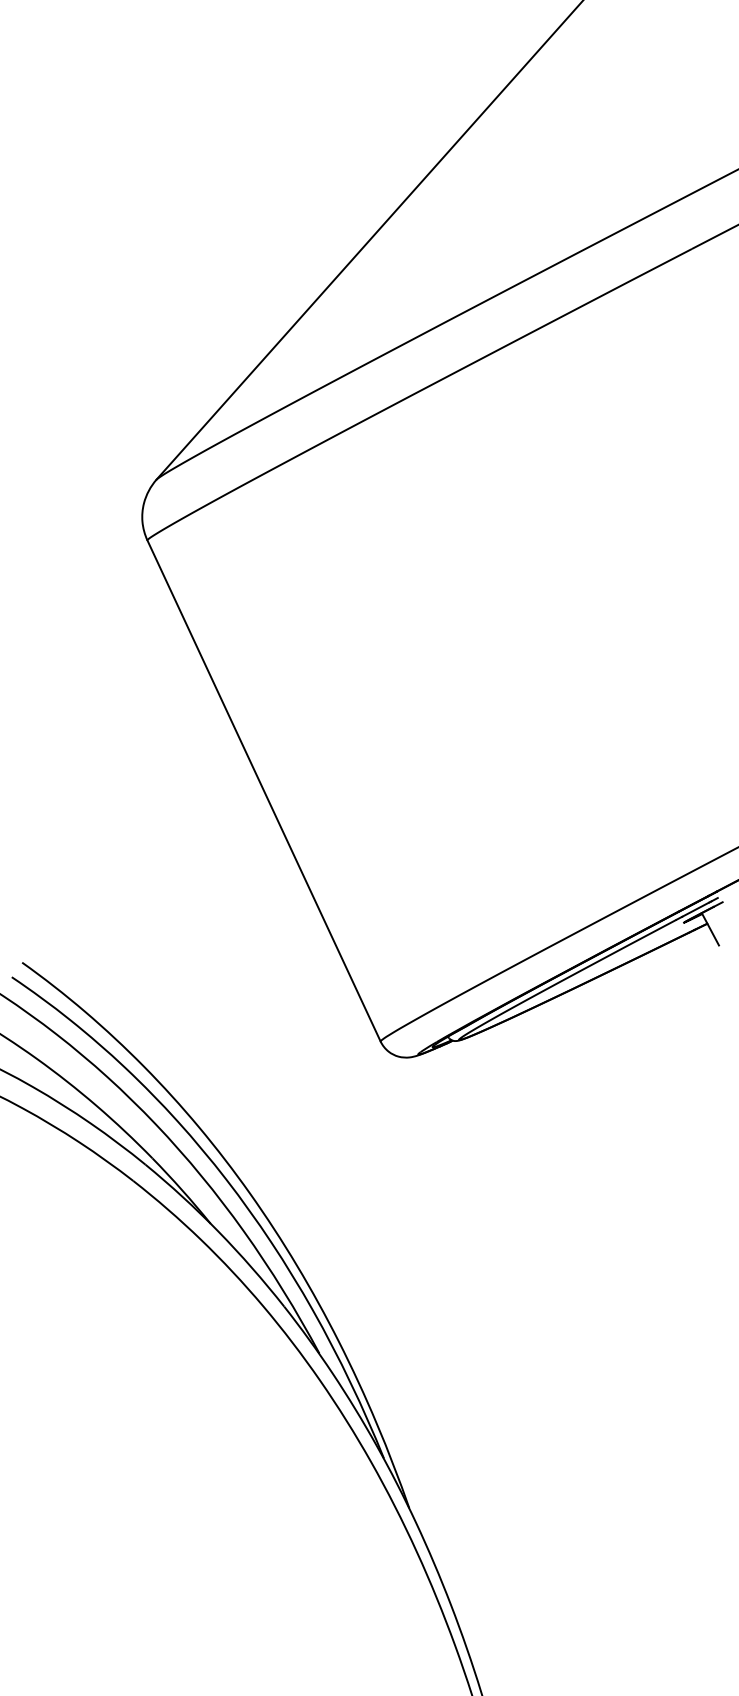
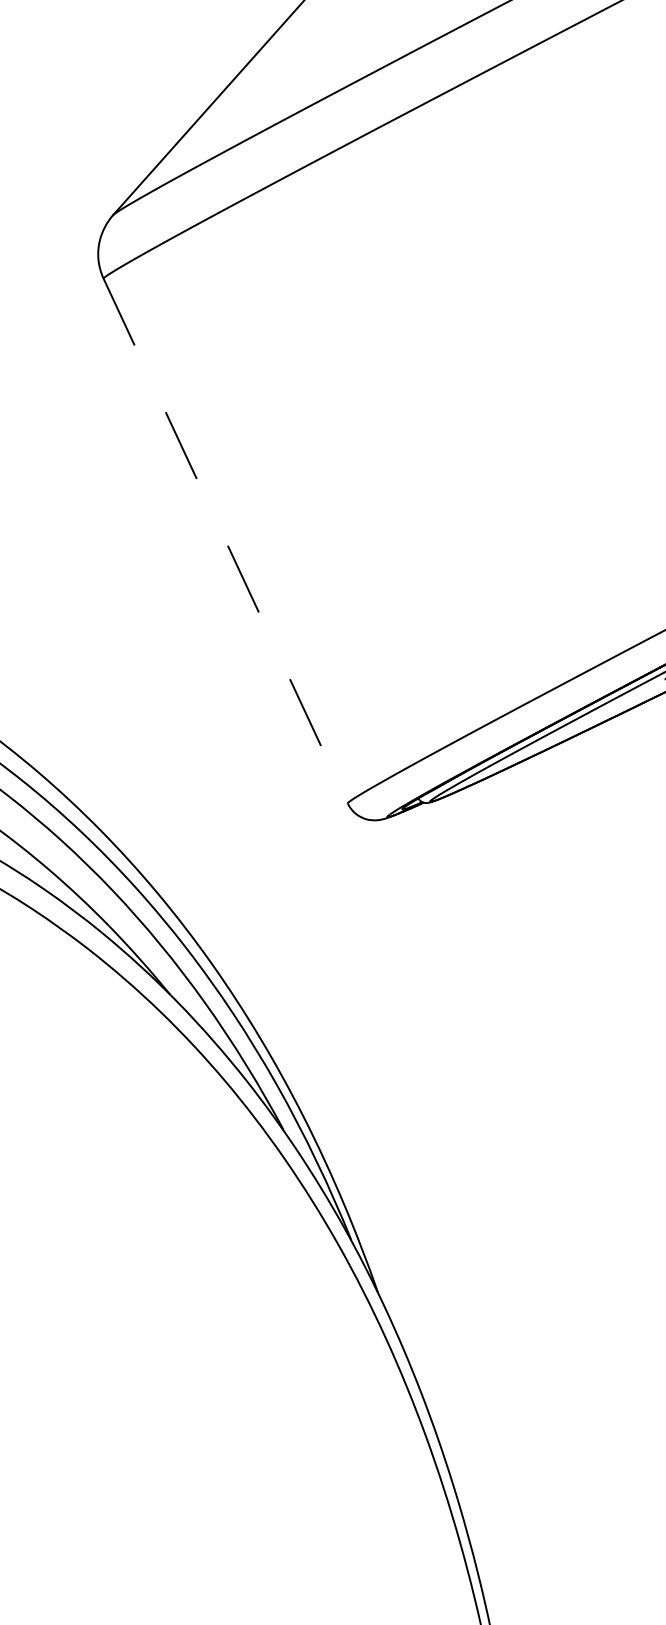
line: (264, 791) -> (226, 541), solid -> dashed

